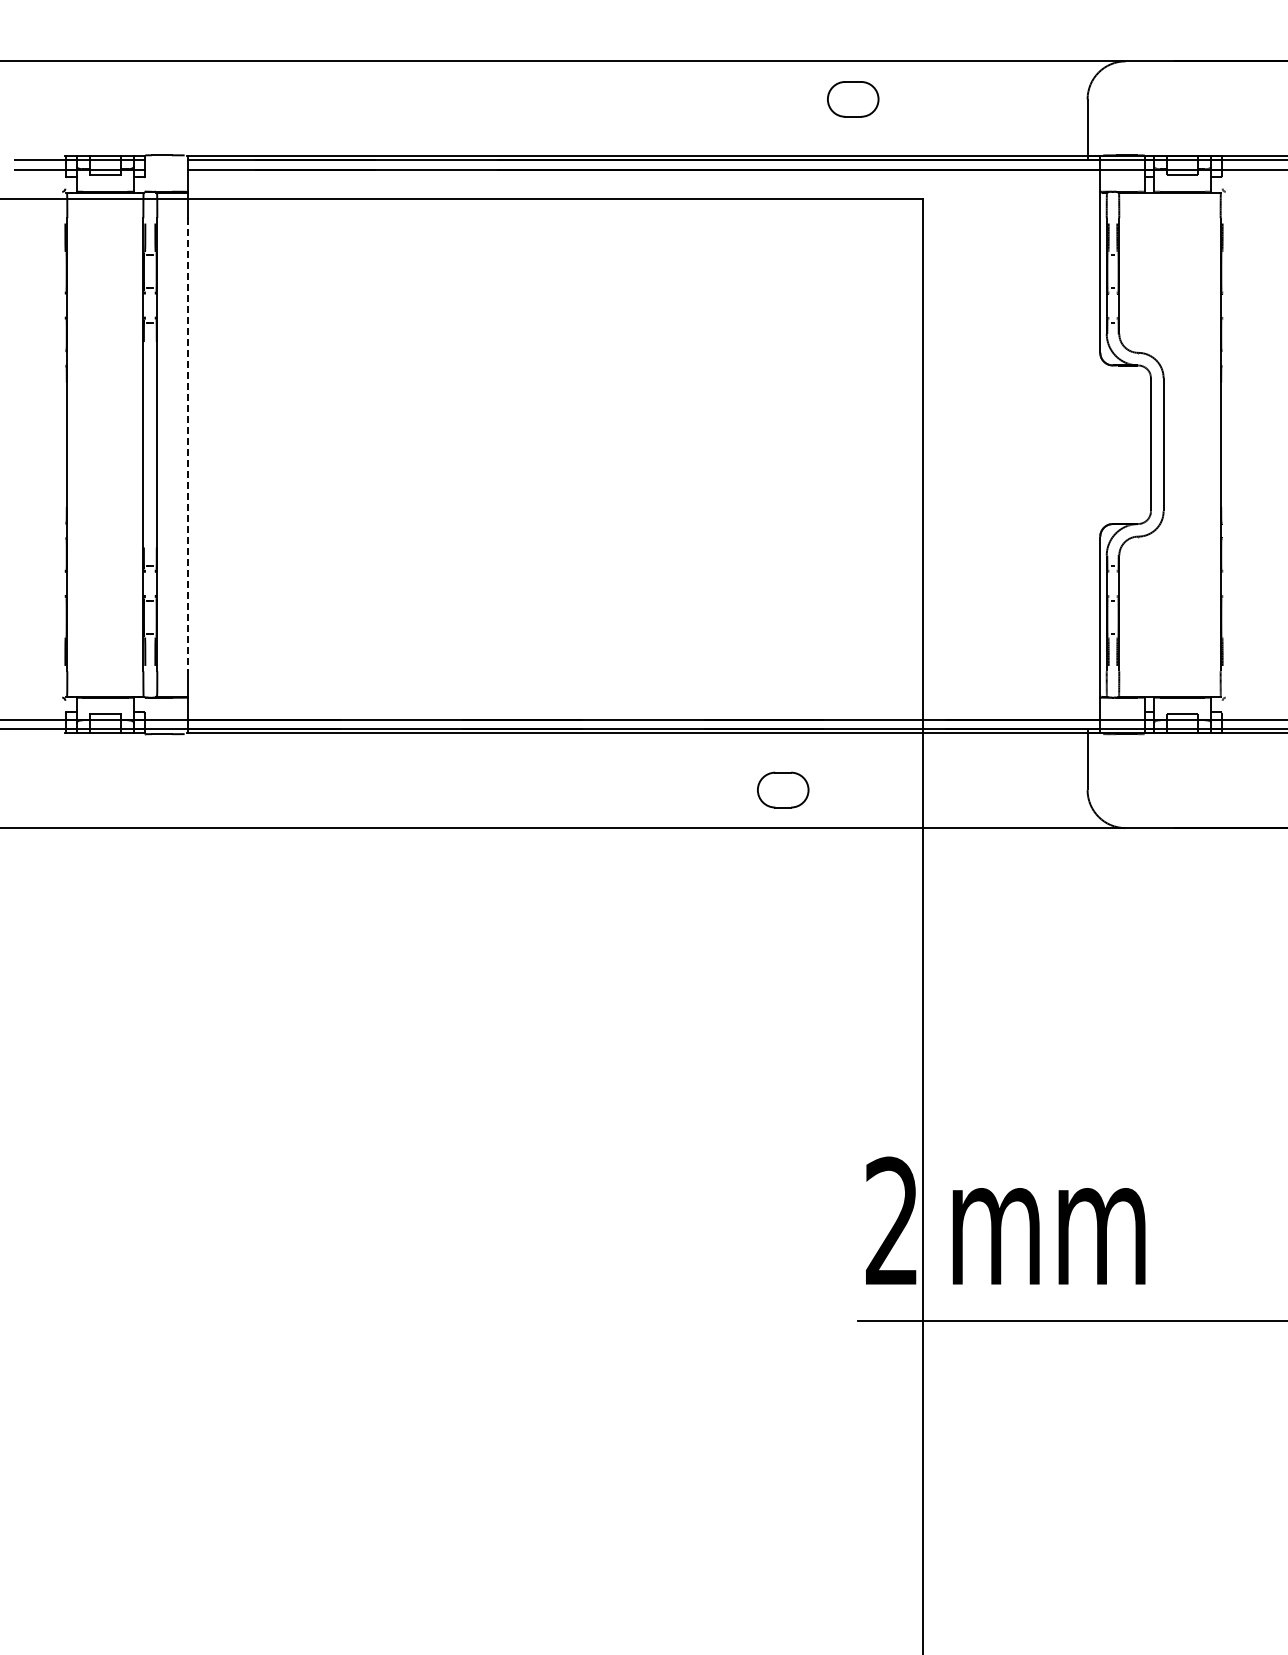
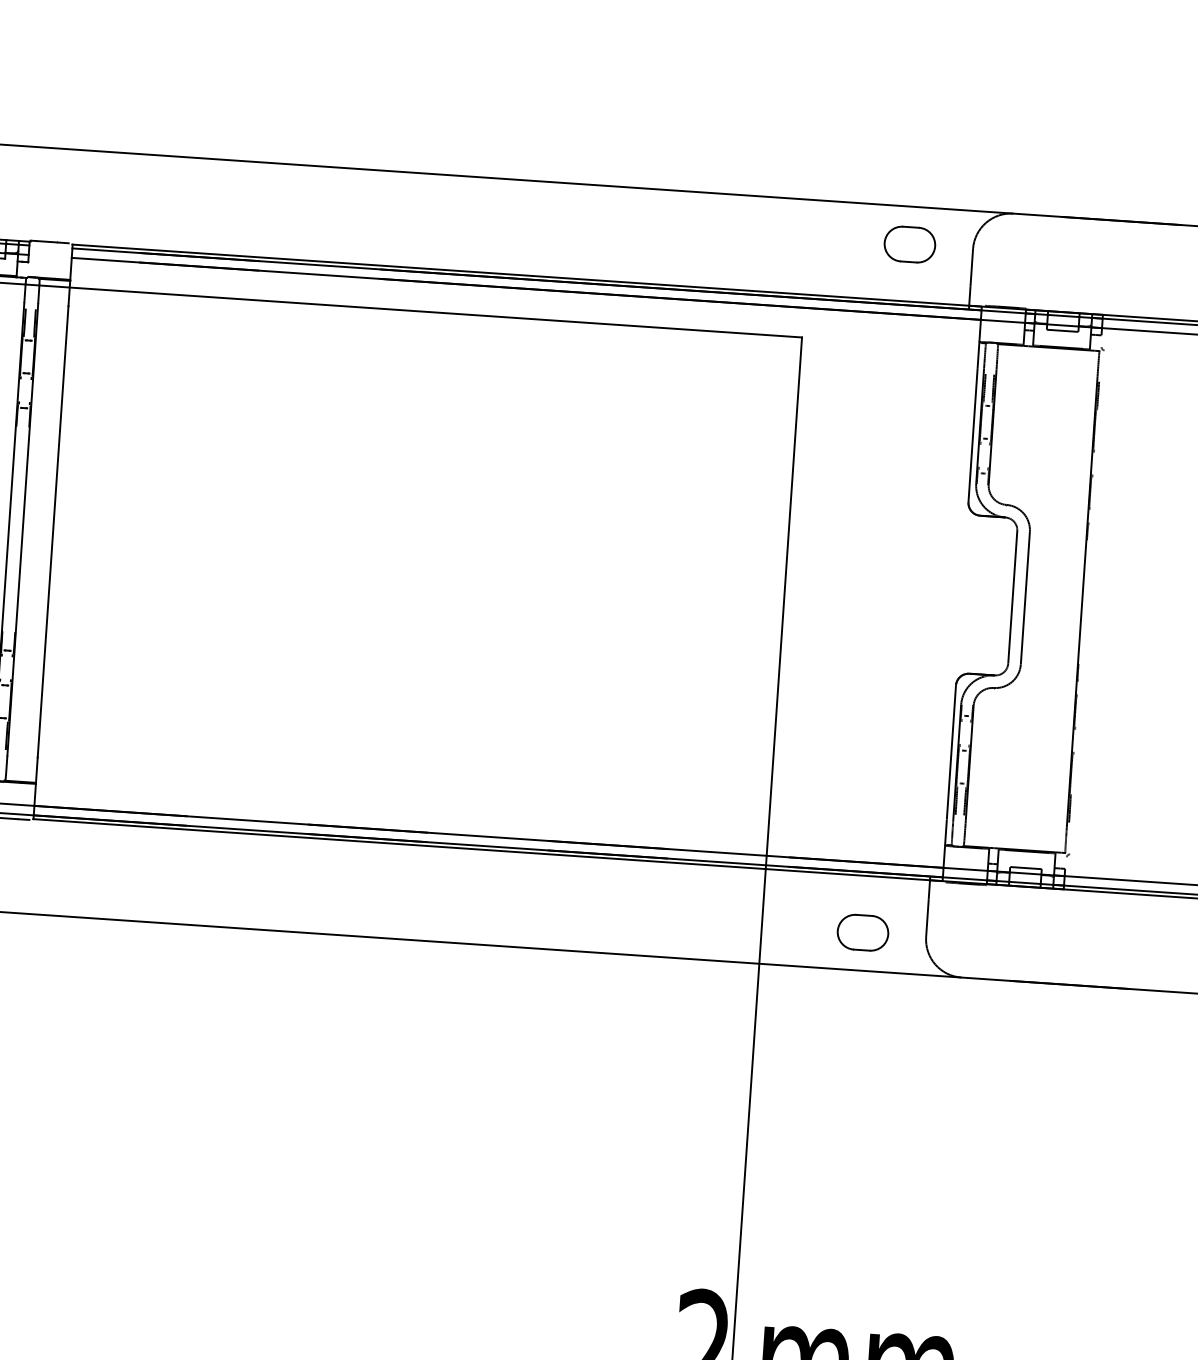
part: (853, 99) -> (910, 244), moved
line: (187, 444) -> (52, 531), dashed -> solid
part: (783, 789) -> (863, 932), moved

